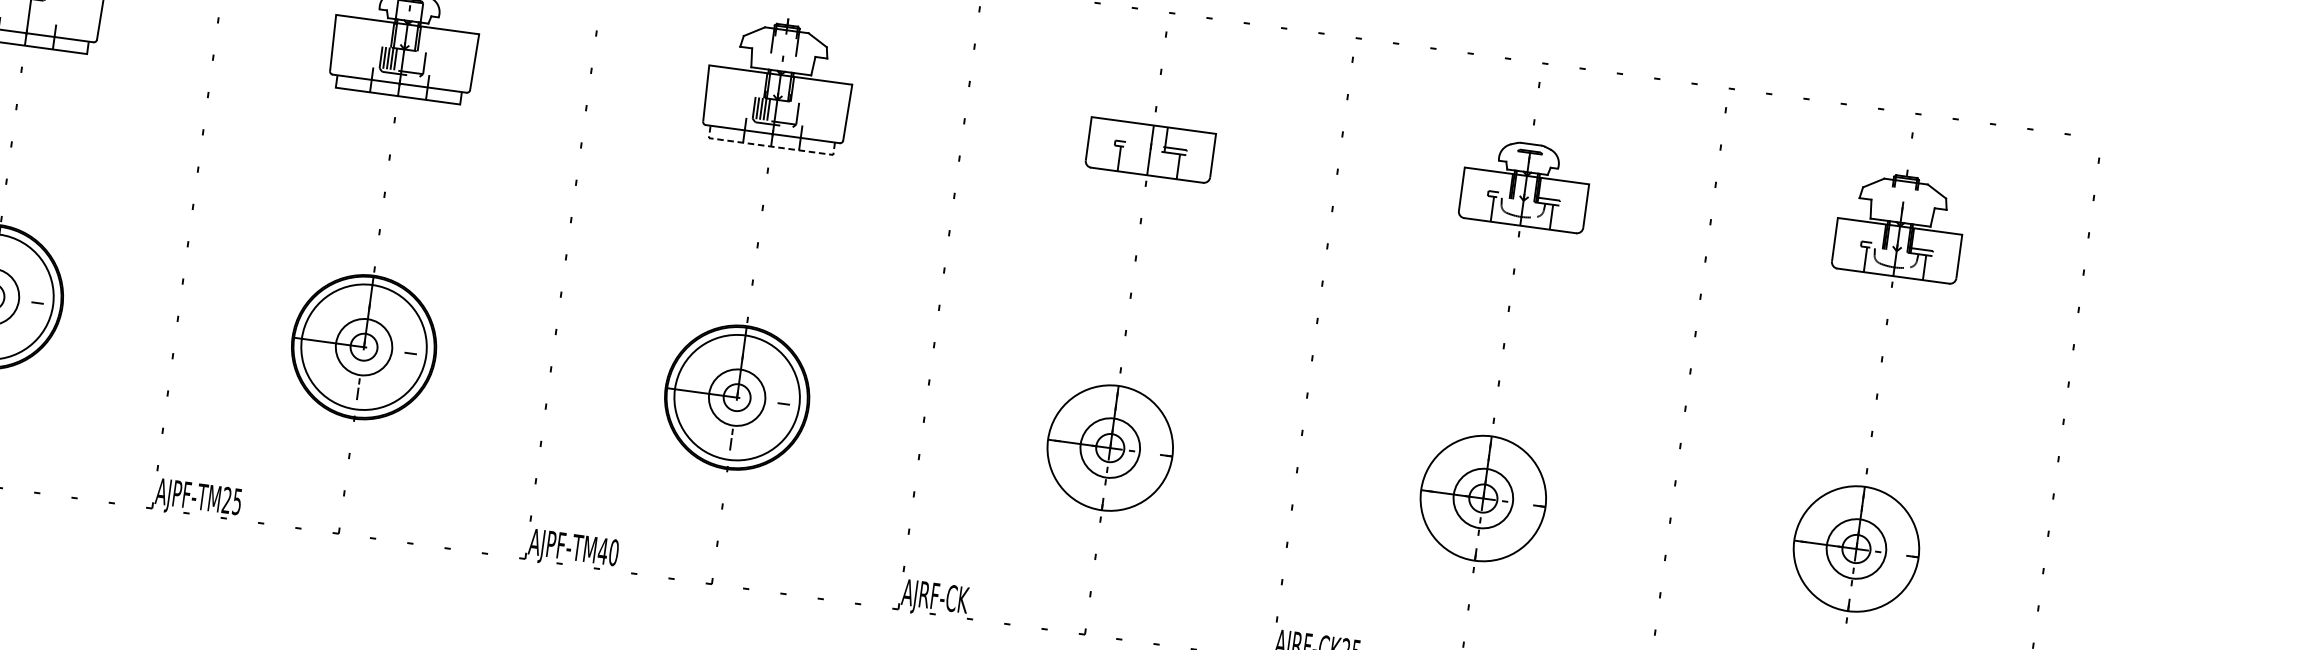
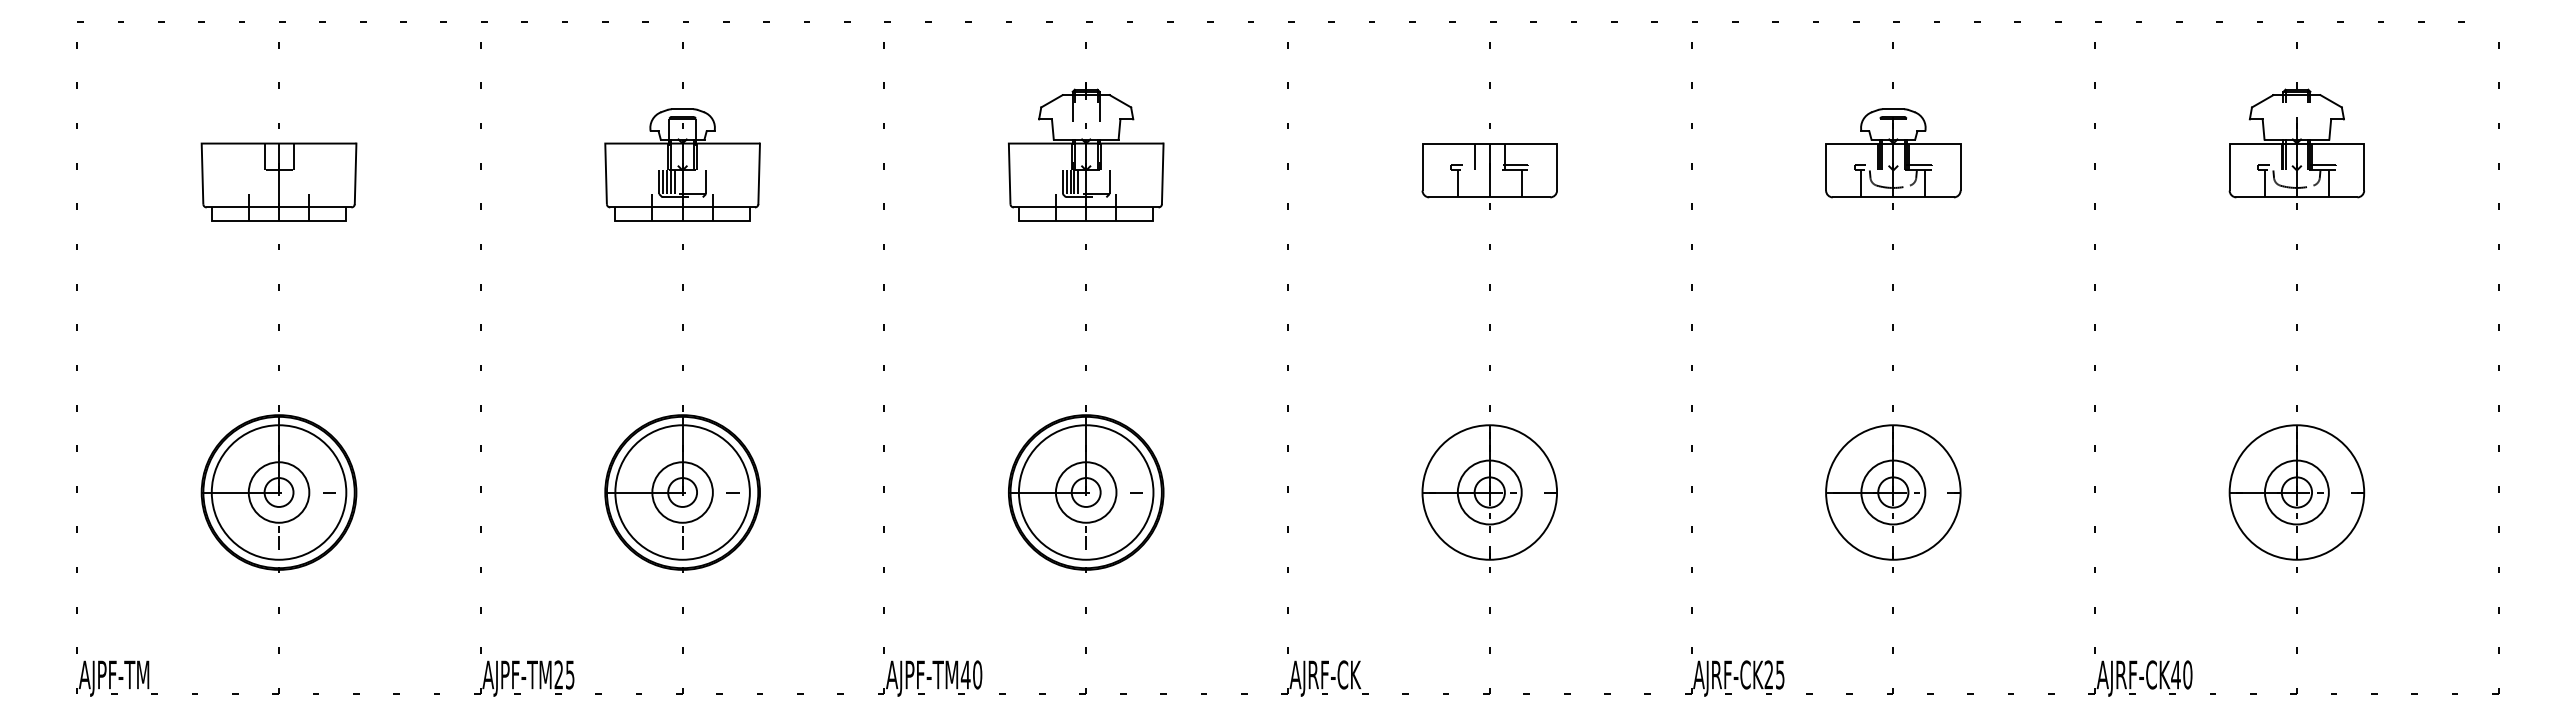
line: (1138, 135) -> (1474, 156), added
line: (770, 146) -> (1085, 220), dashed -> solid

